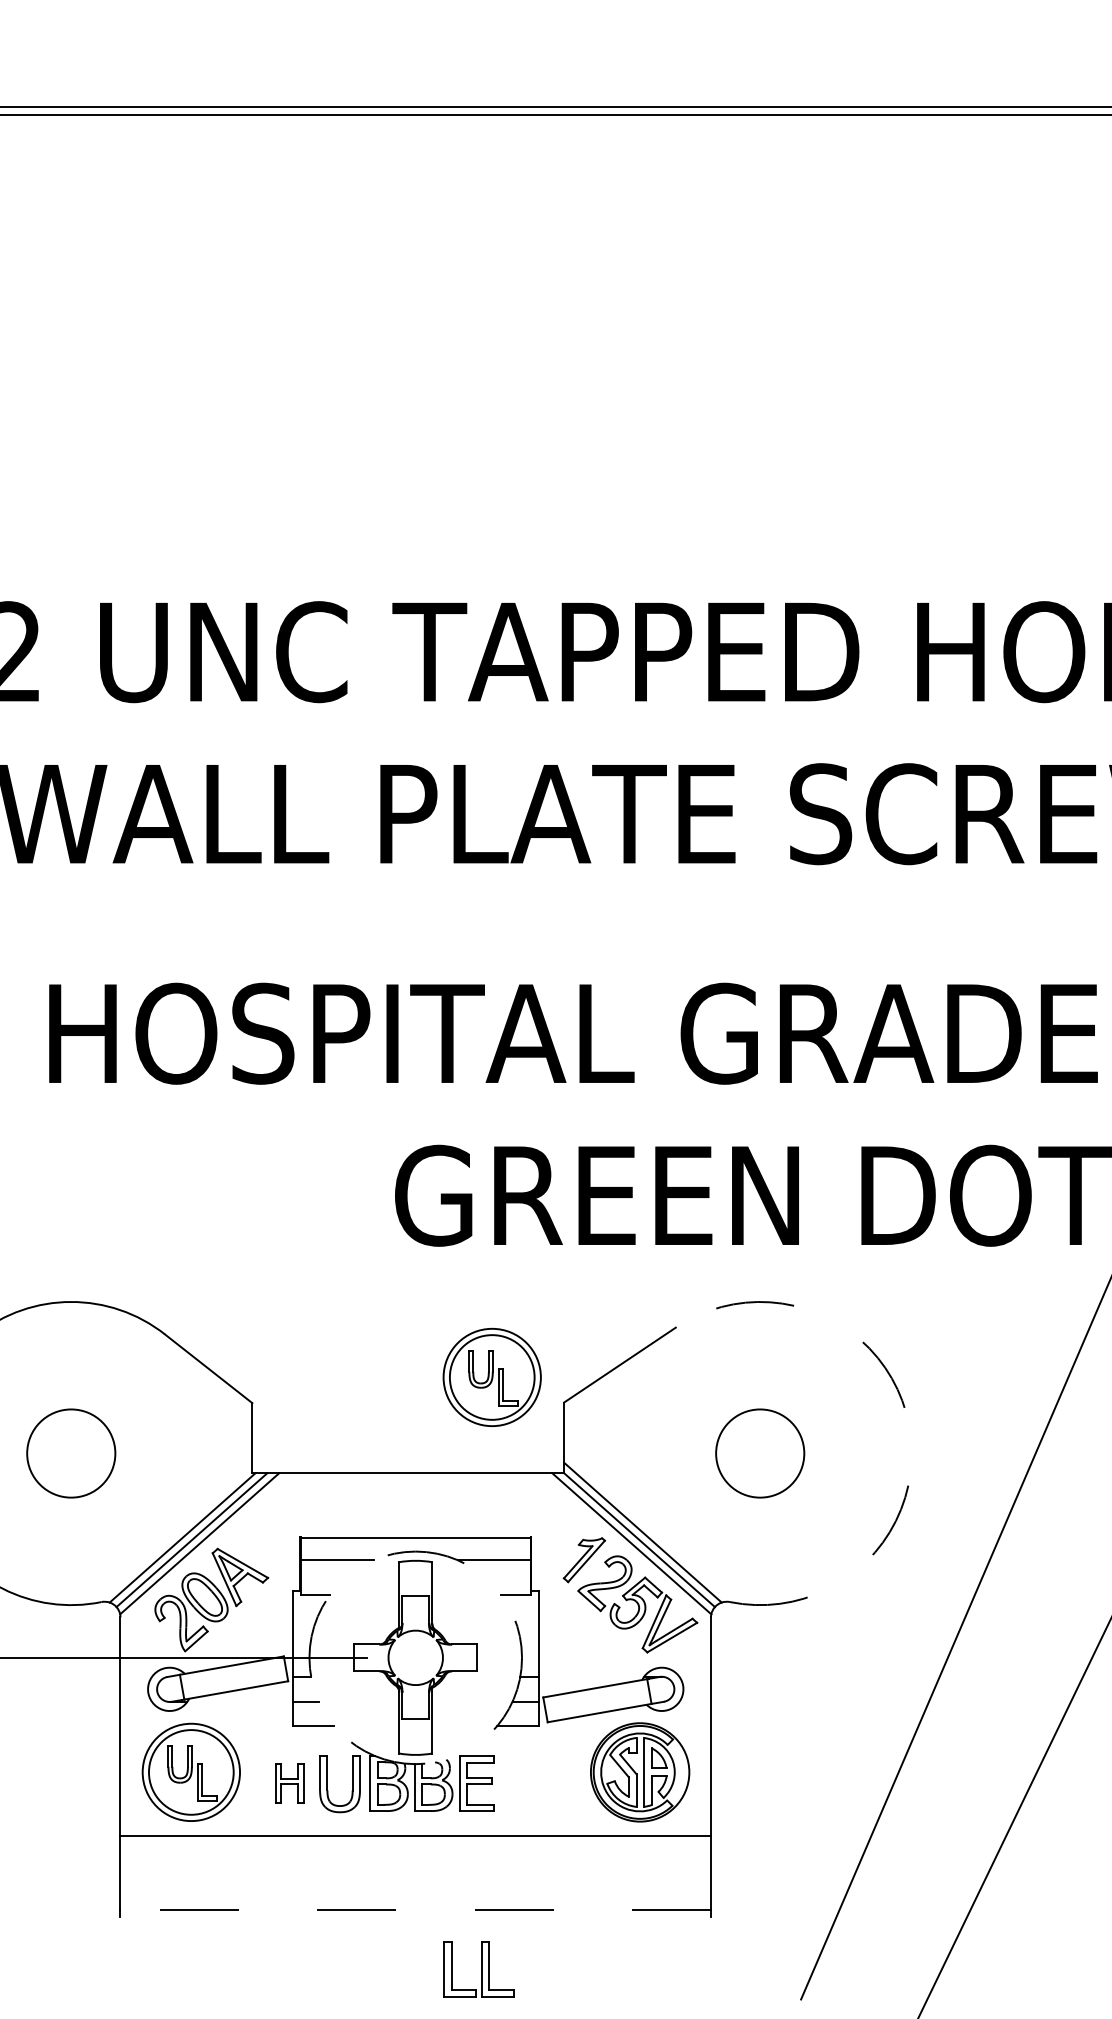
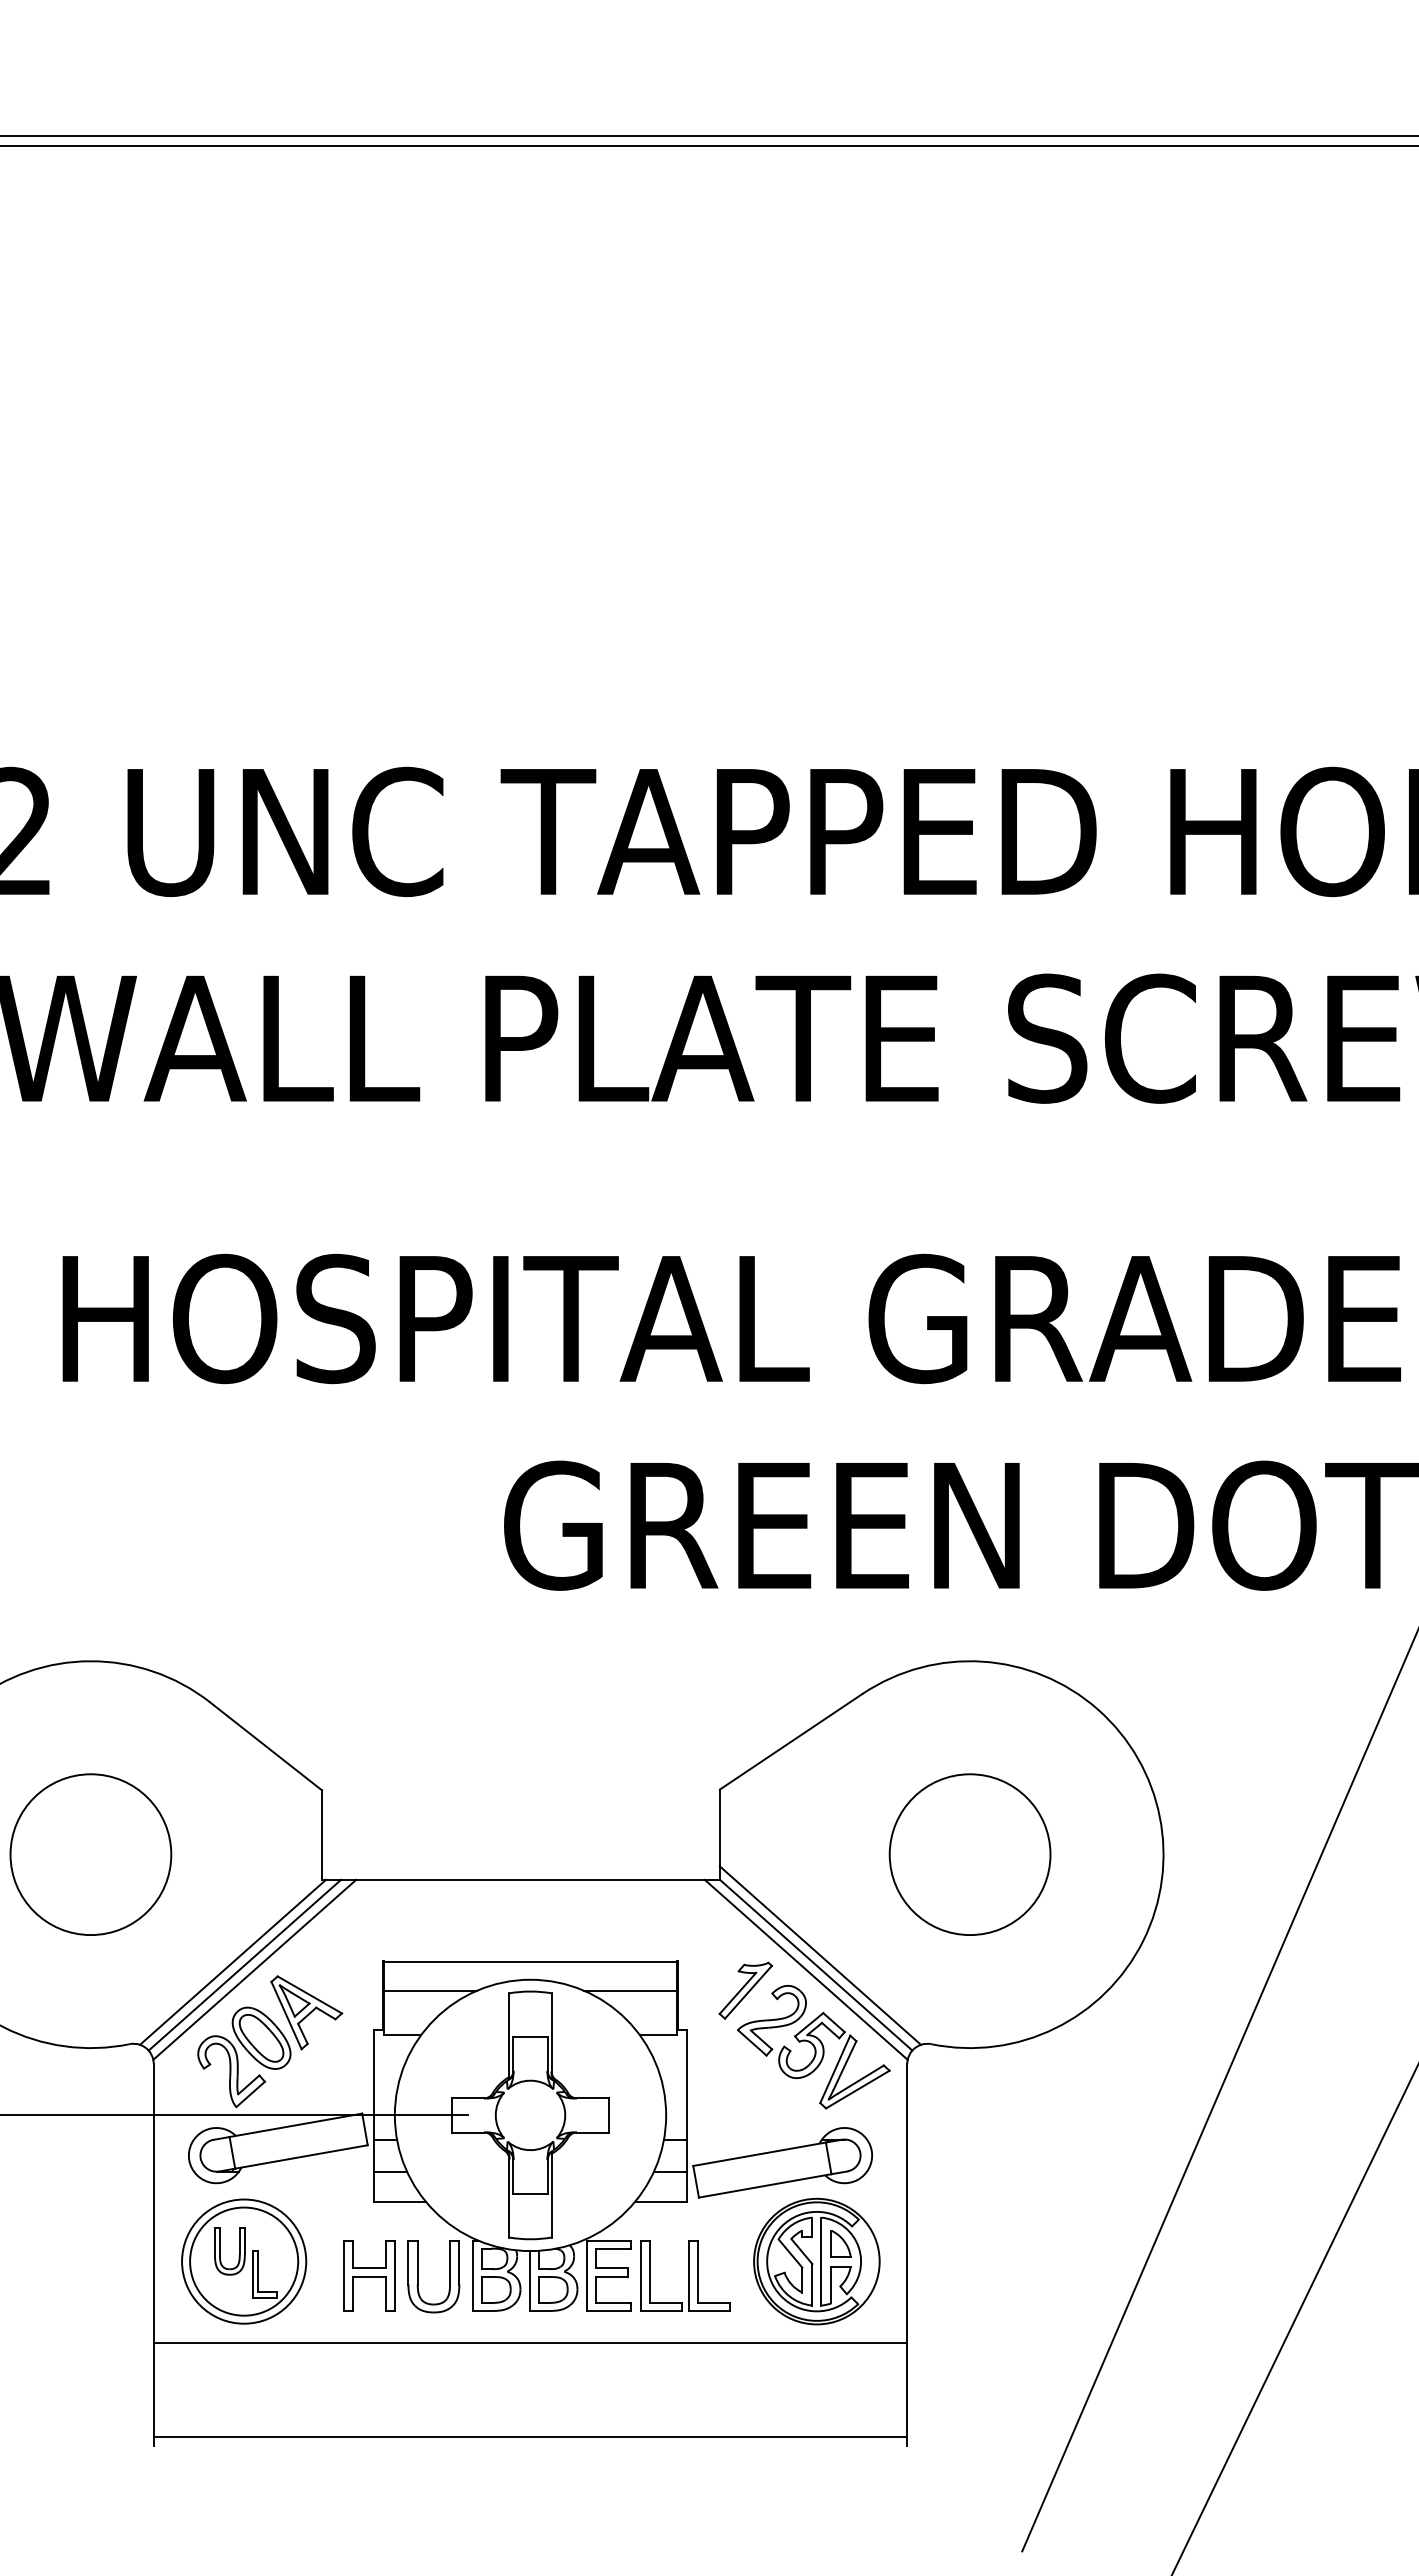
part: (492, 1377) -> (628, 1757), removed
arc: (908, 1424) -> (1159, 1817), dashed -> solid
circle: (70, 1453) -> (90, 1854), size x1.43
circle: (759, 1453) -> (969, 1854), size x1.43
circle: (415, 1657) -> (530, 2115), dashed -> solid
part: (289, 1783) -> (369, 2275), size x1.43
line: (415, 1910) -> (530, 2437), dashed -> solid
part: (479, 1969) -> (685, 2275), moved

